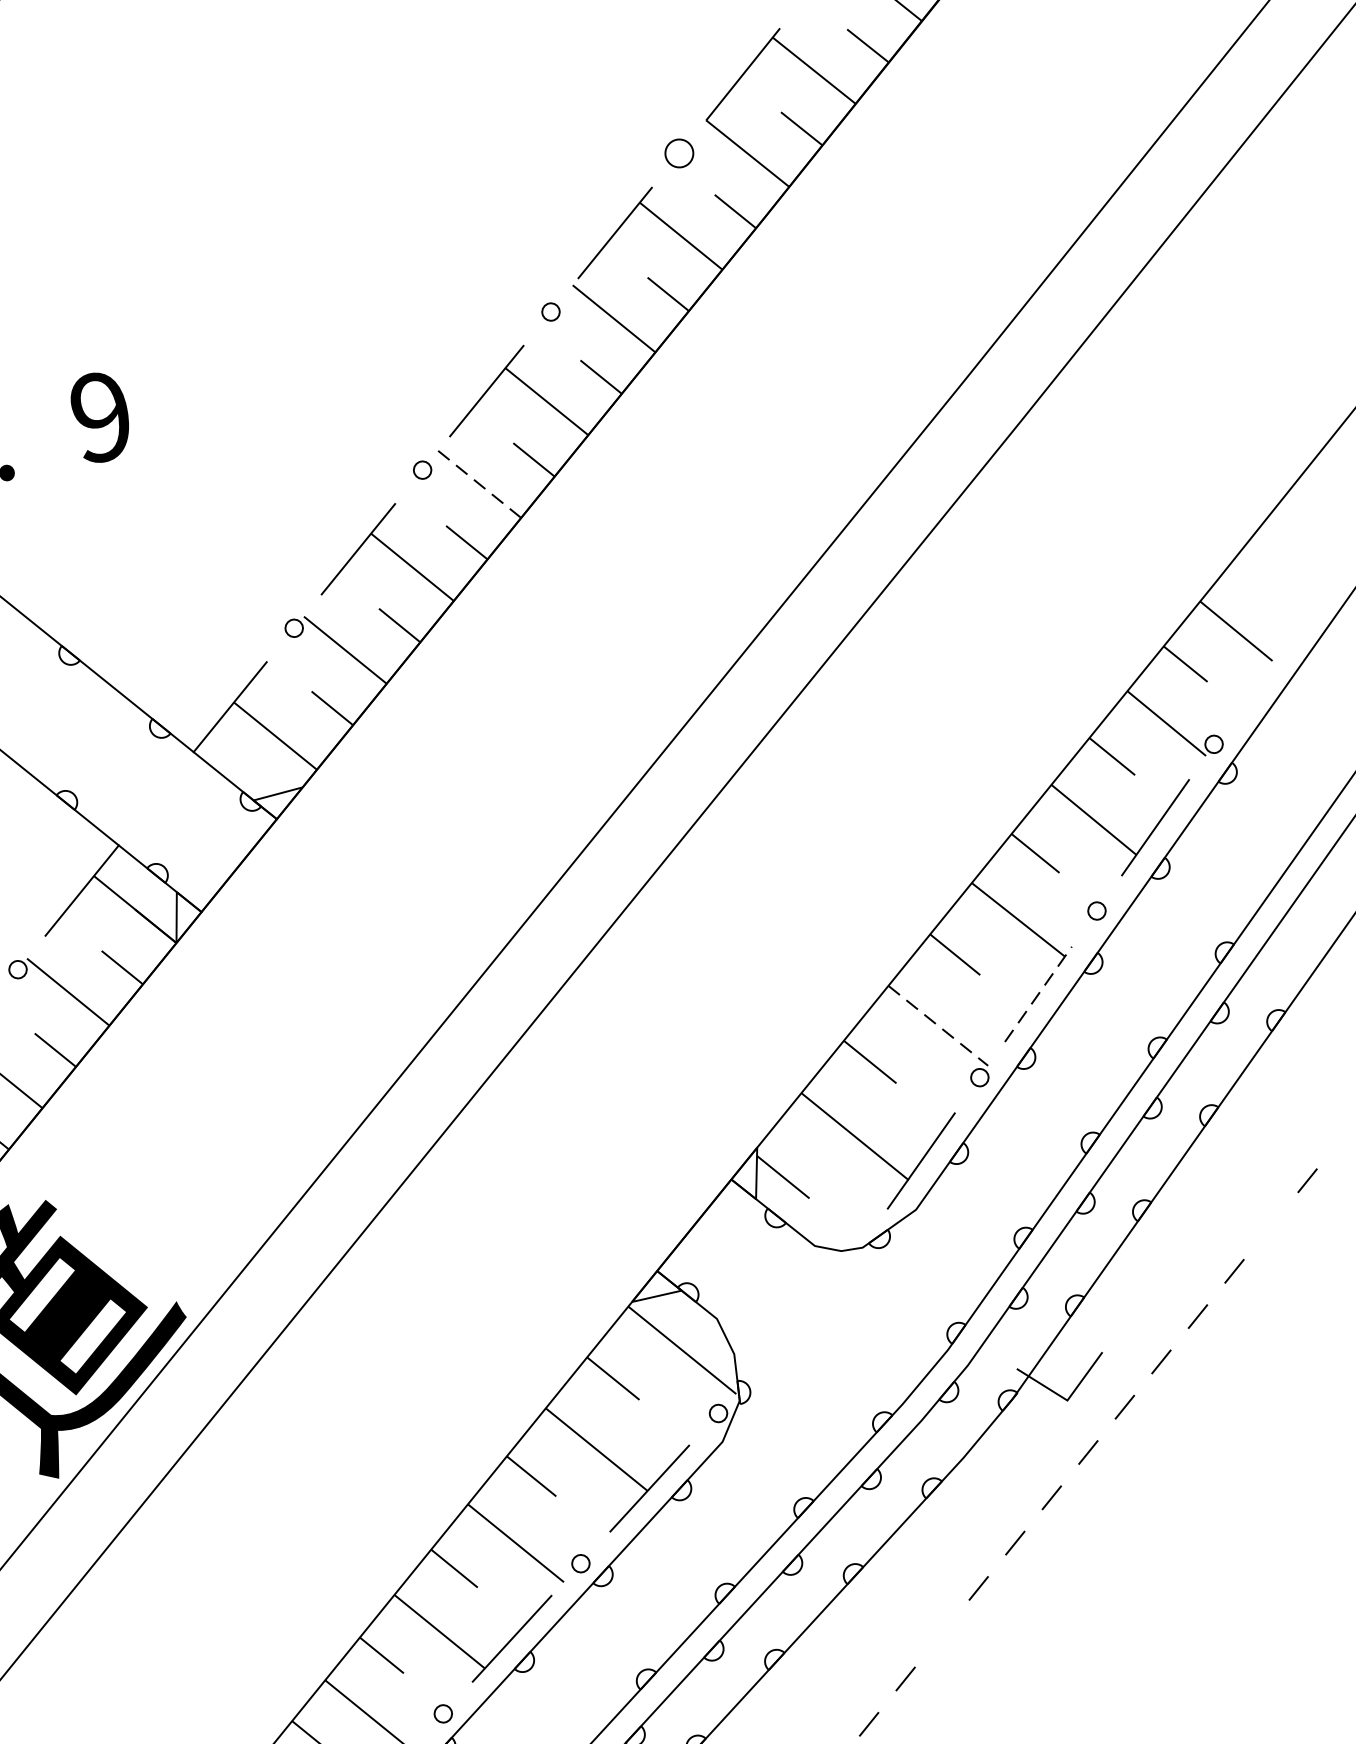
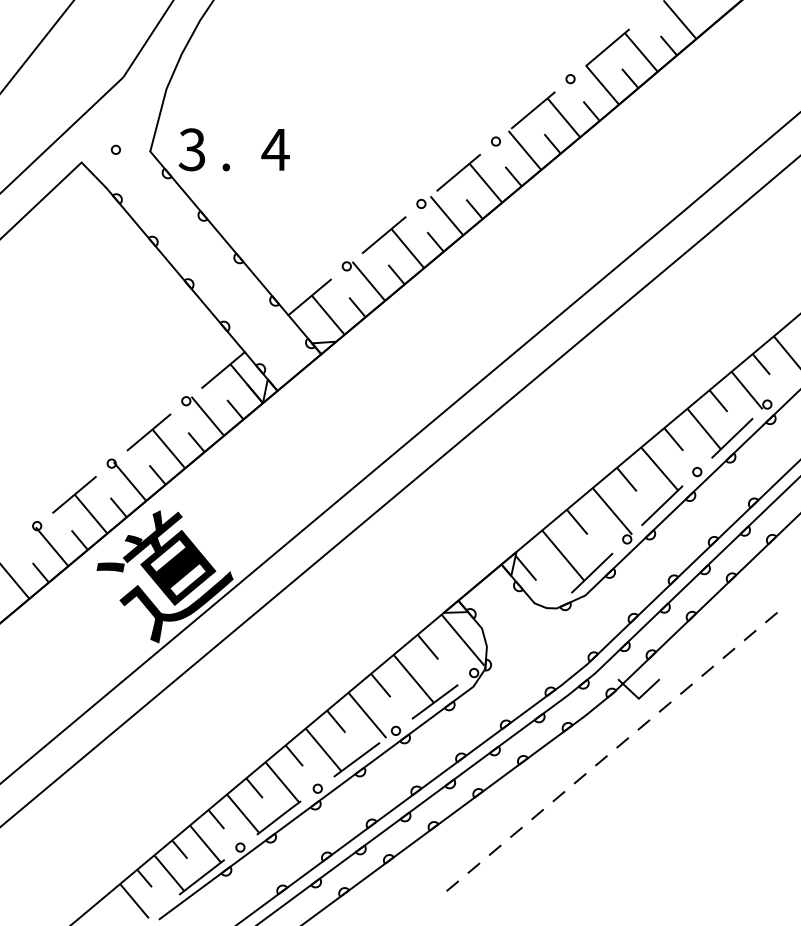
circle: (679, 154) -> (570, 79), size x0.62
text: (100, 416) -> (275, 149), 9 -> 4
line: (478, 483) -> (446, 215), dashed -> solid
line: (1038, 993) -> (662, 505), dashed -> solid
line: (938, 1026) -> (612, 511), dashed -> solid
line: (1269, 1226) -> (749, 635), added
line: (941, 1633) -> (558, 796), added

